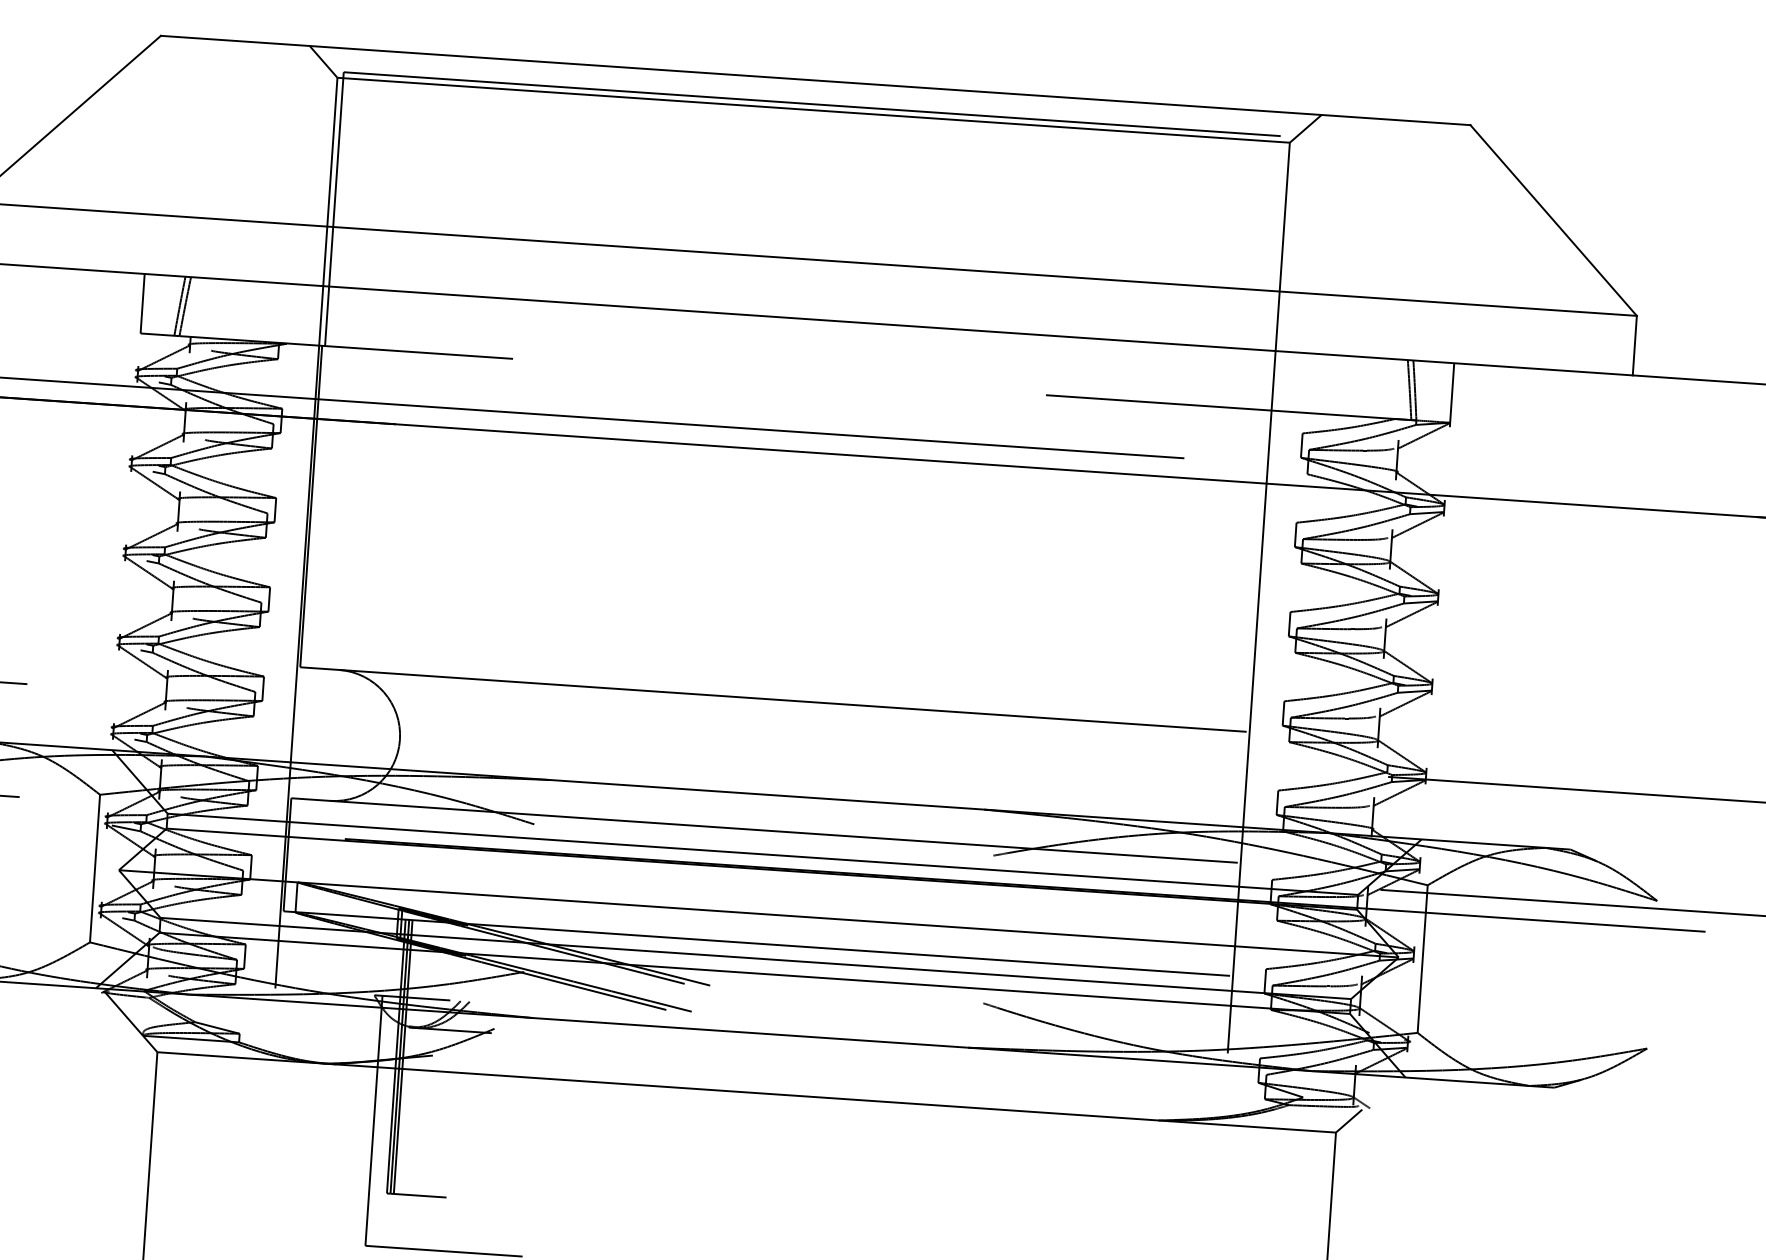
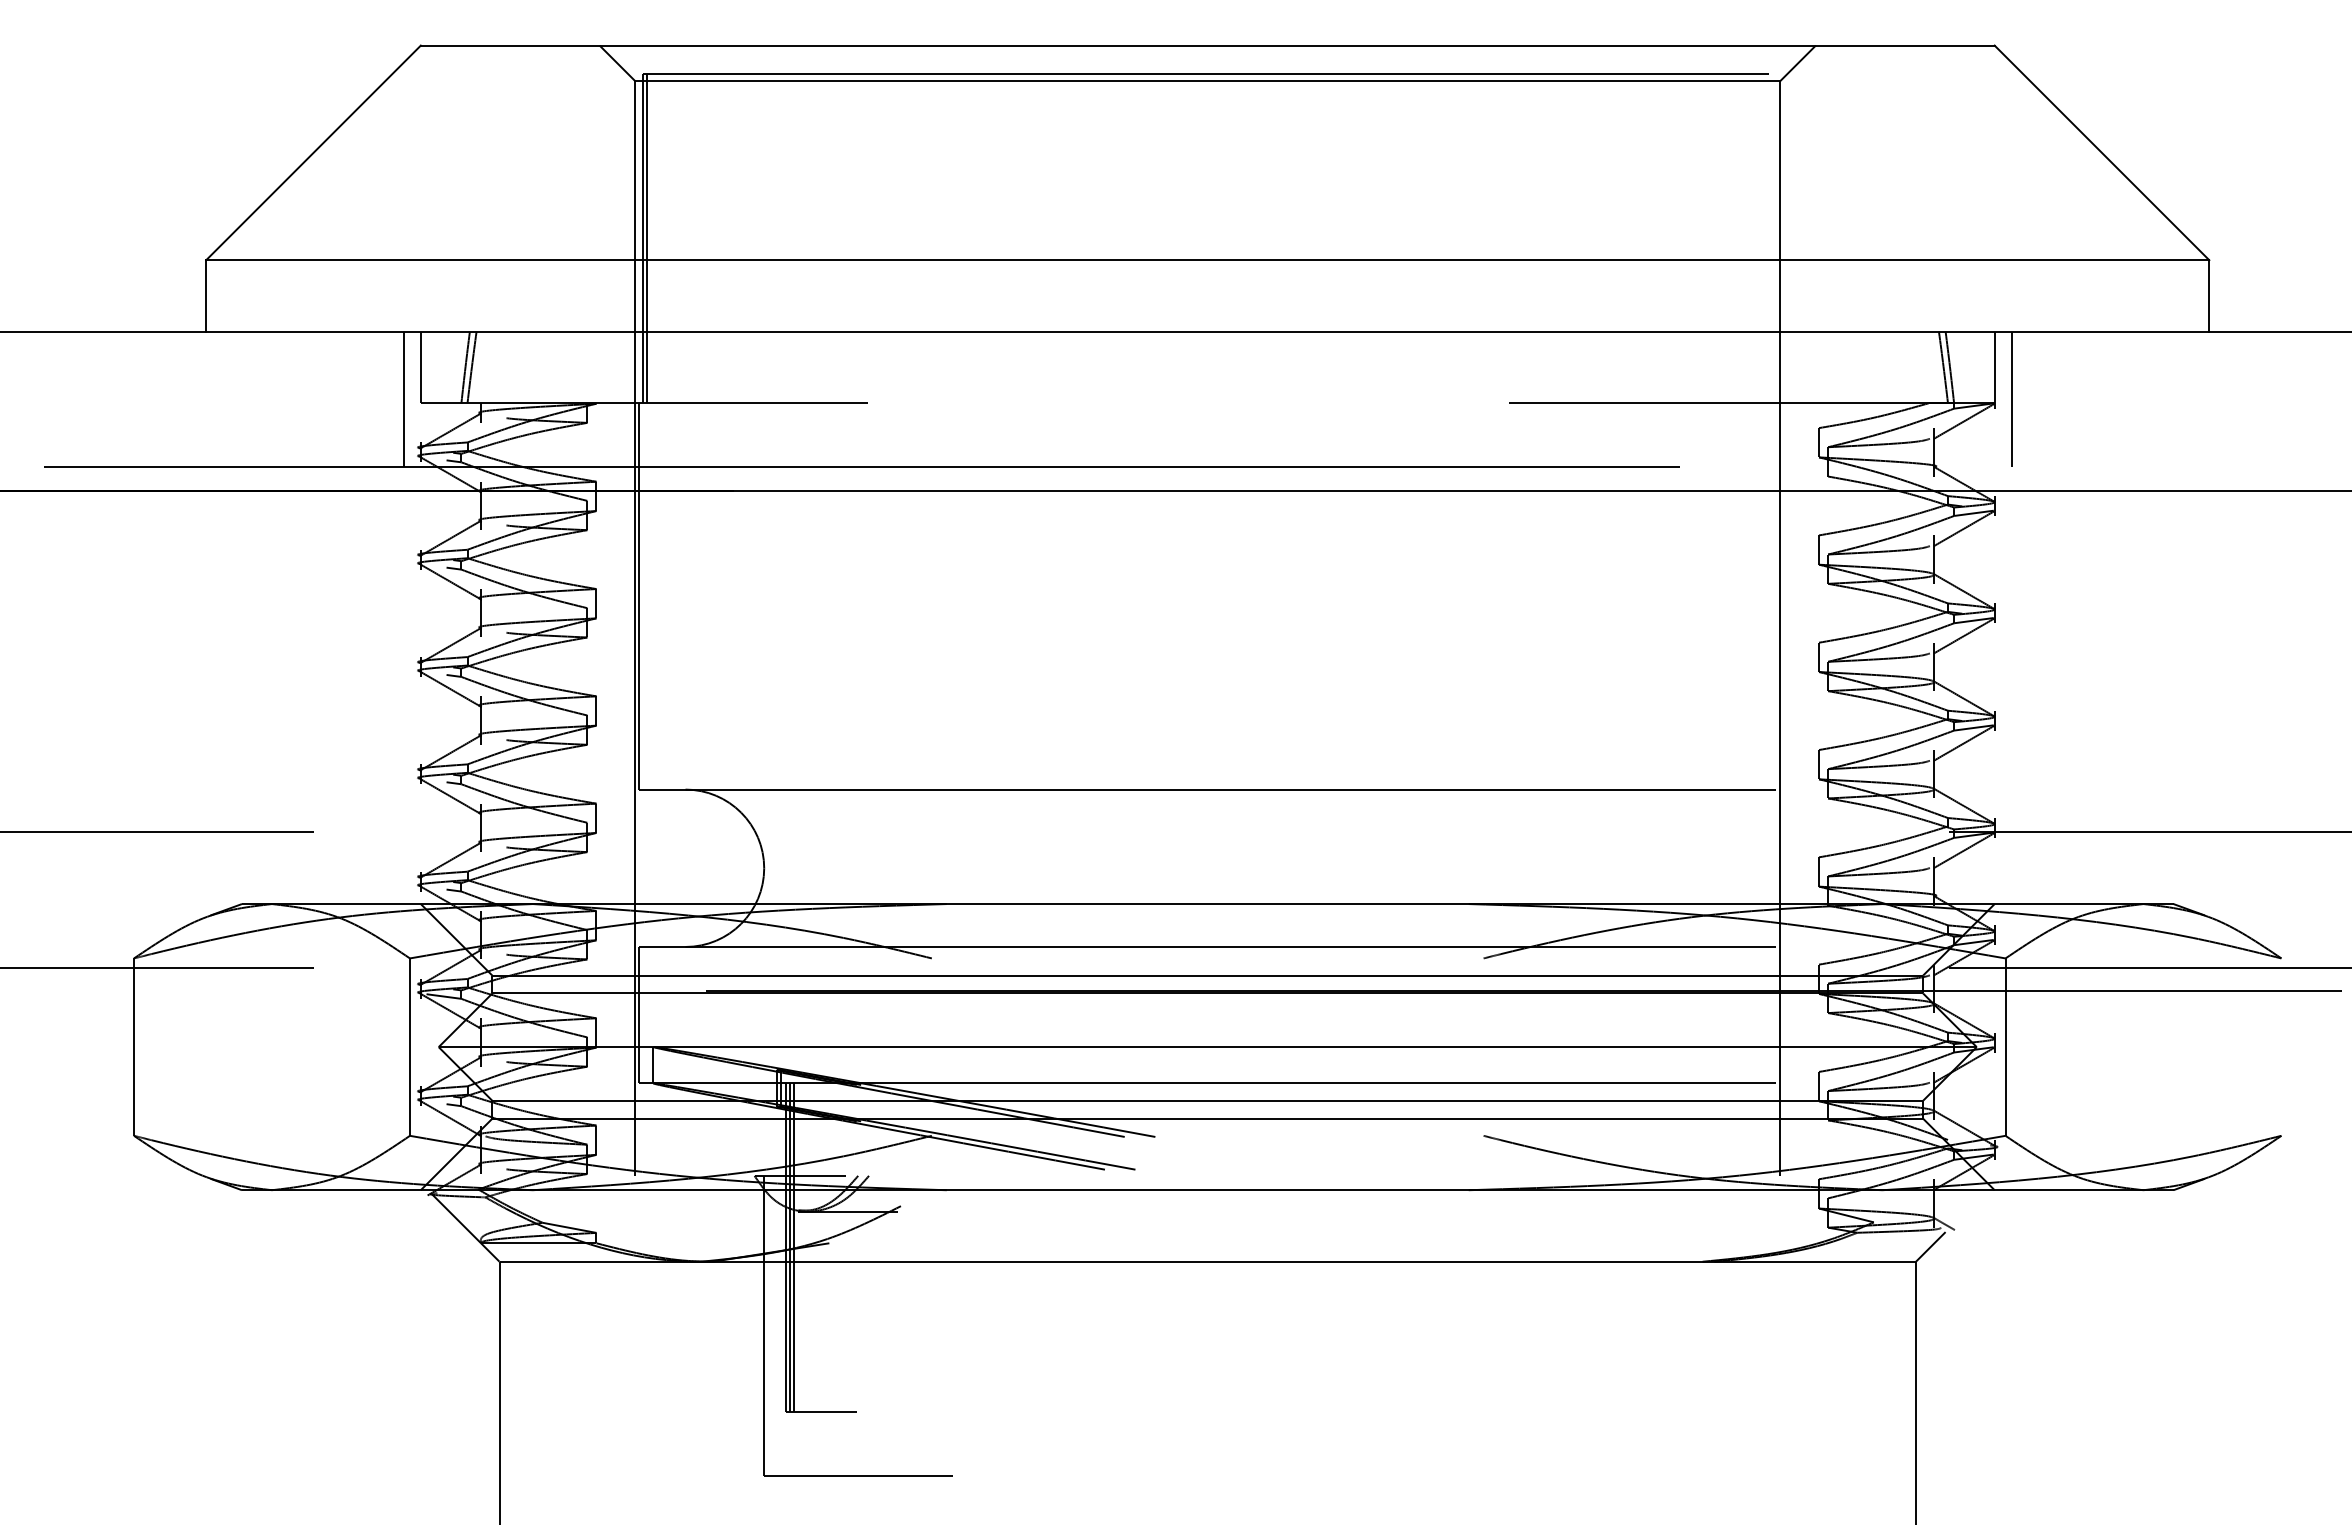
line: (337, 209) -> (646, 238), added
line: (126, 329) -> (403, 399), added
line: (1464, 420) -> (2011, 399), added

